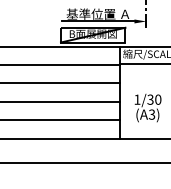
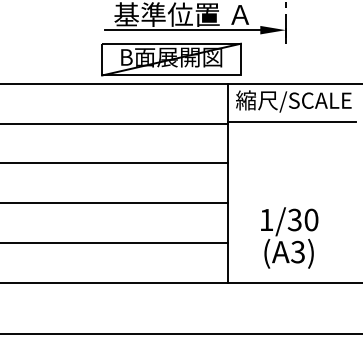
text: (147, 108) -> (288, 238), moved

